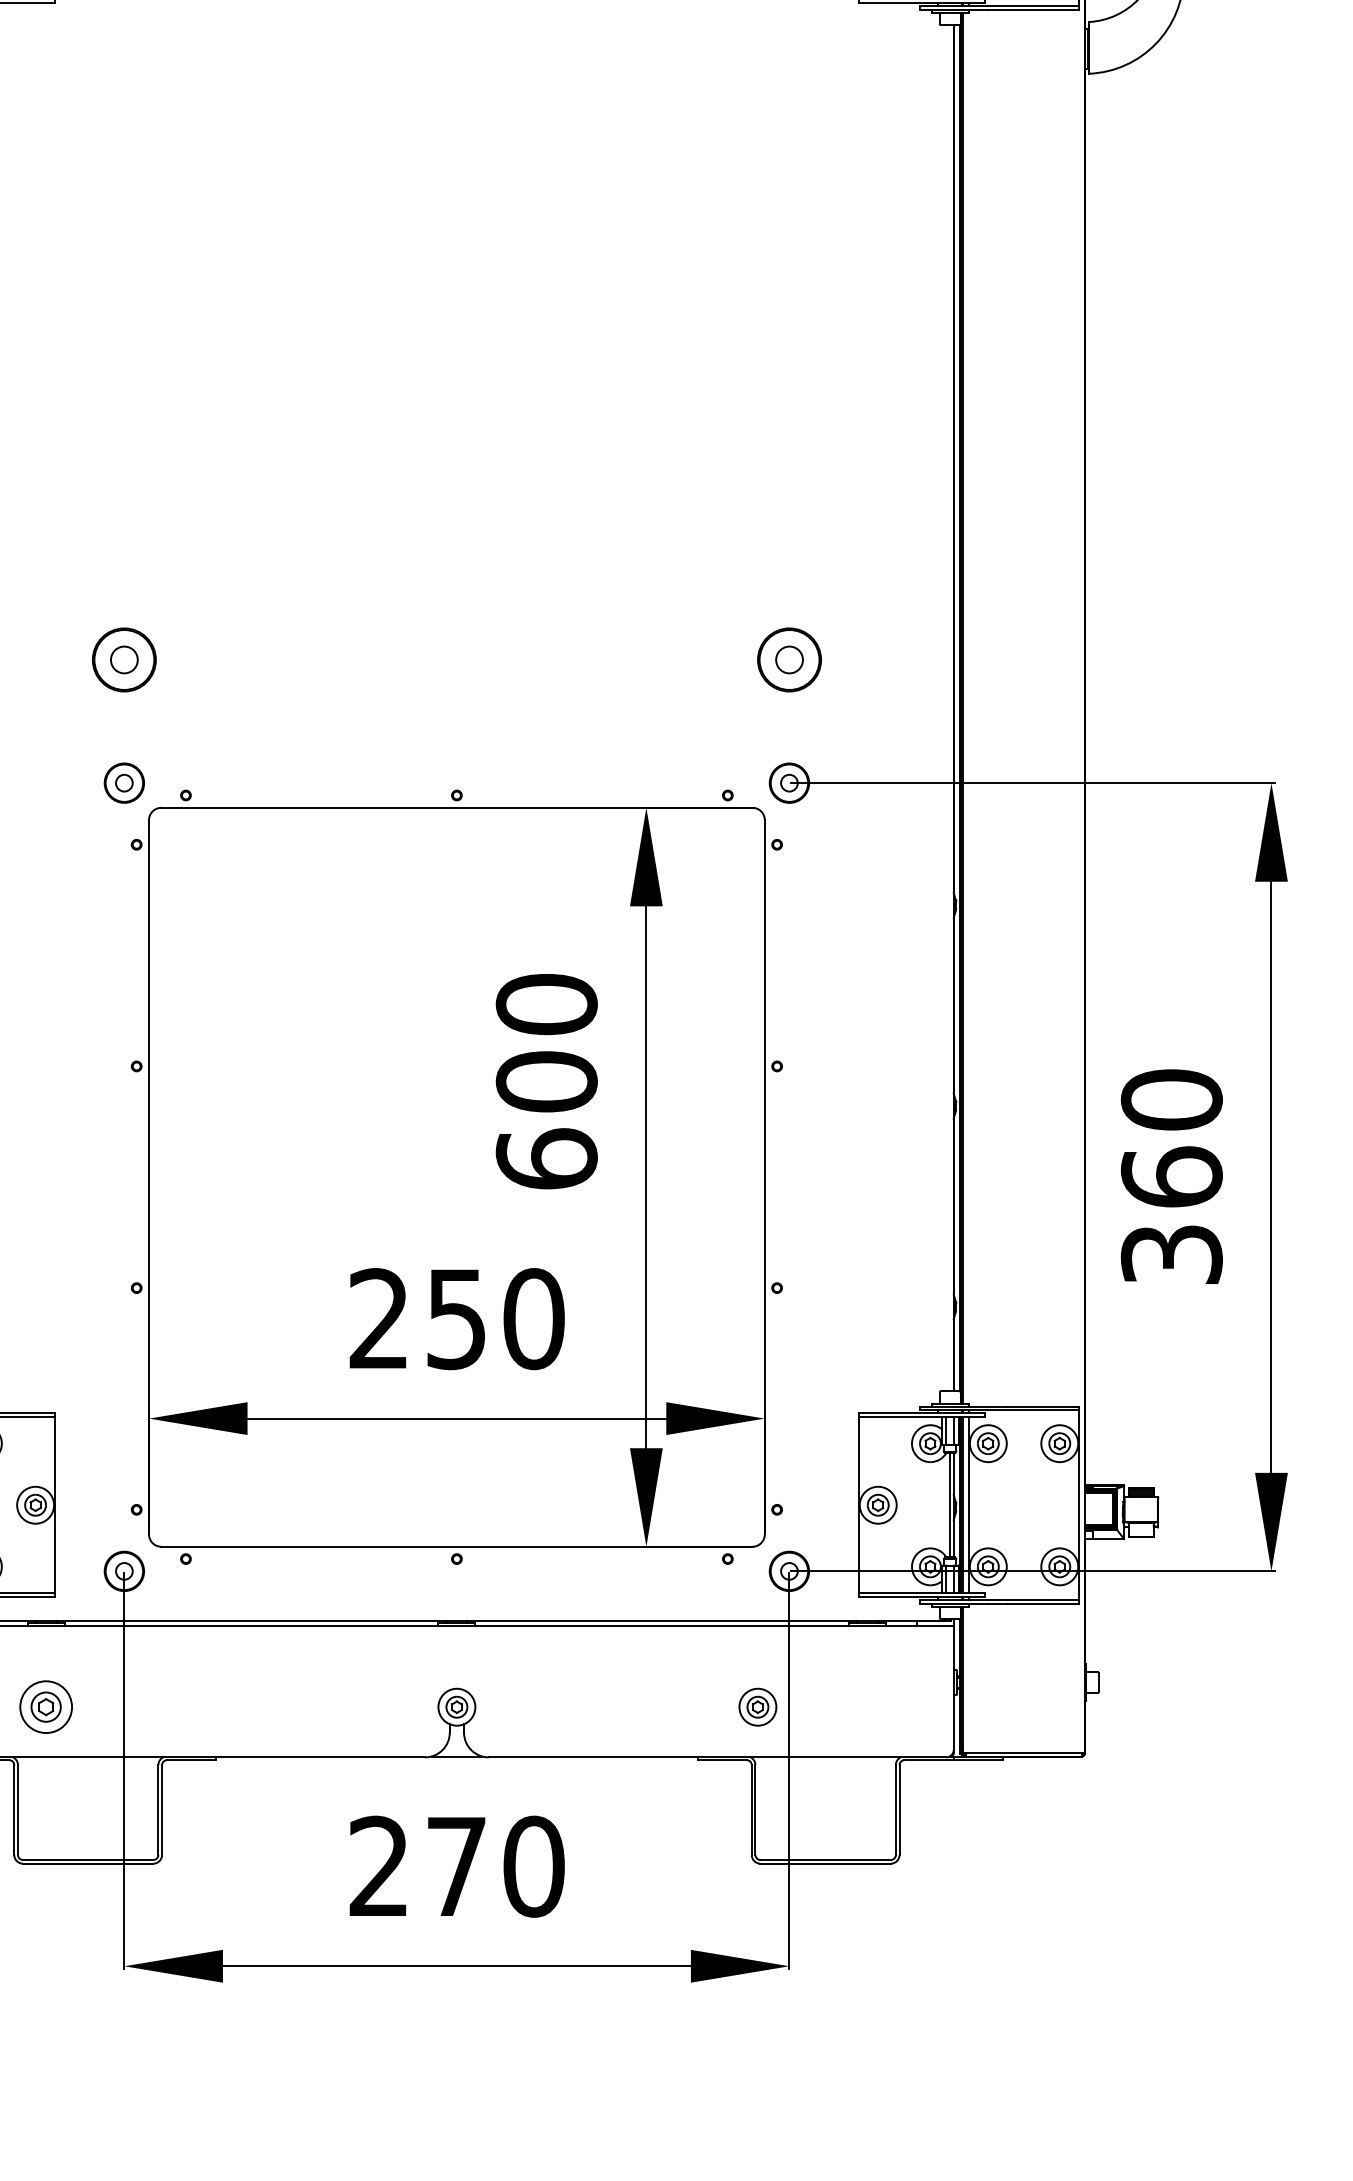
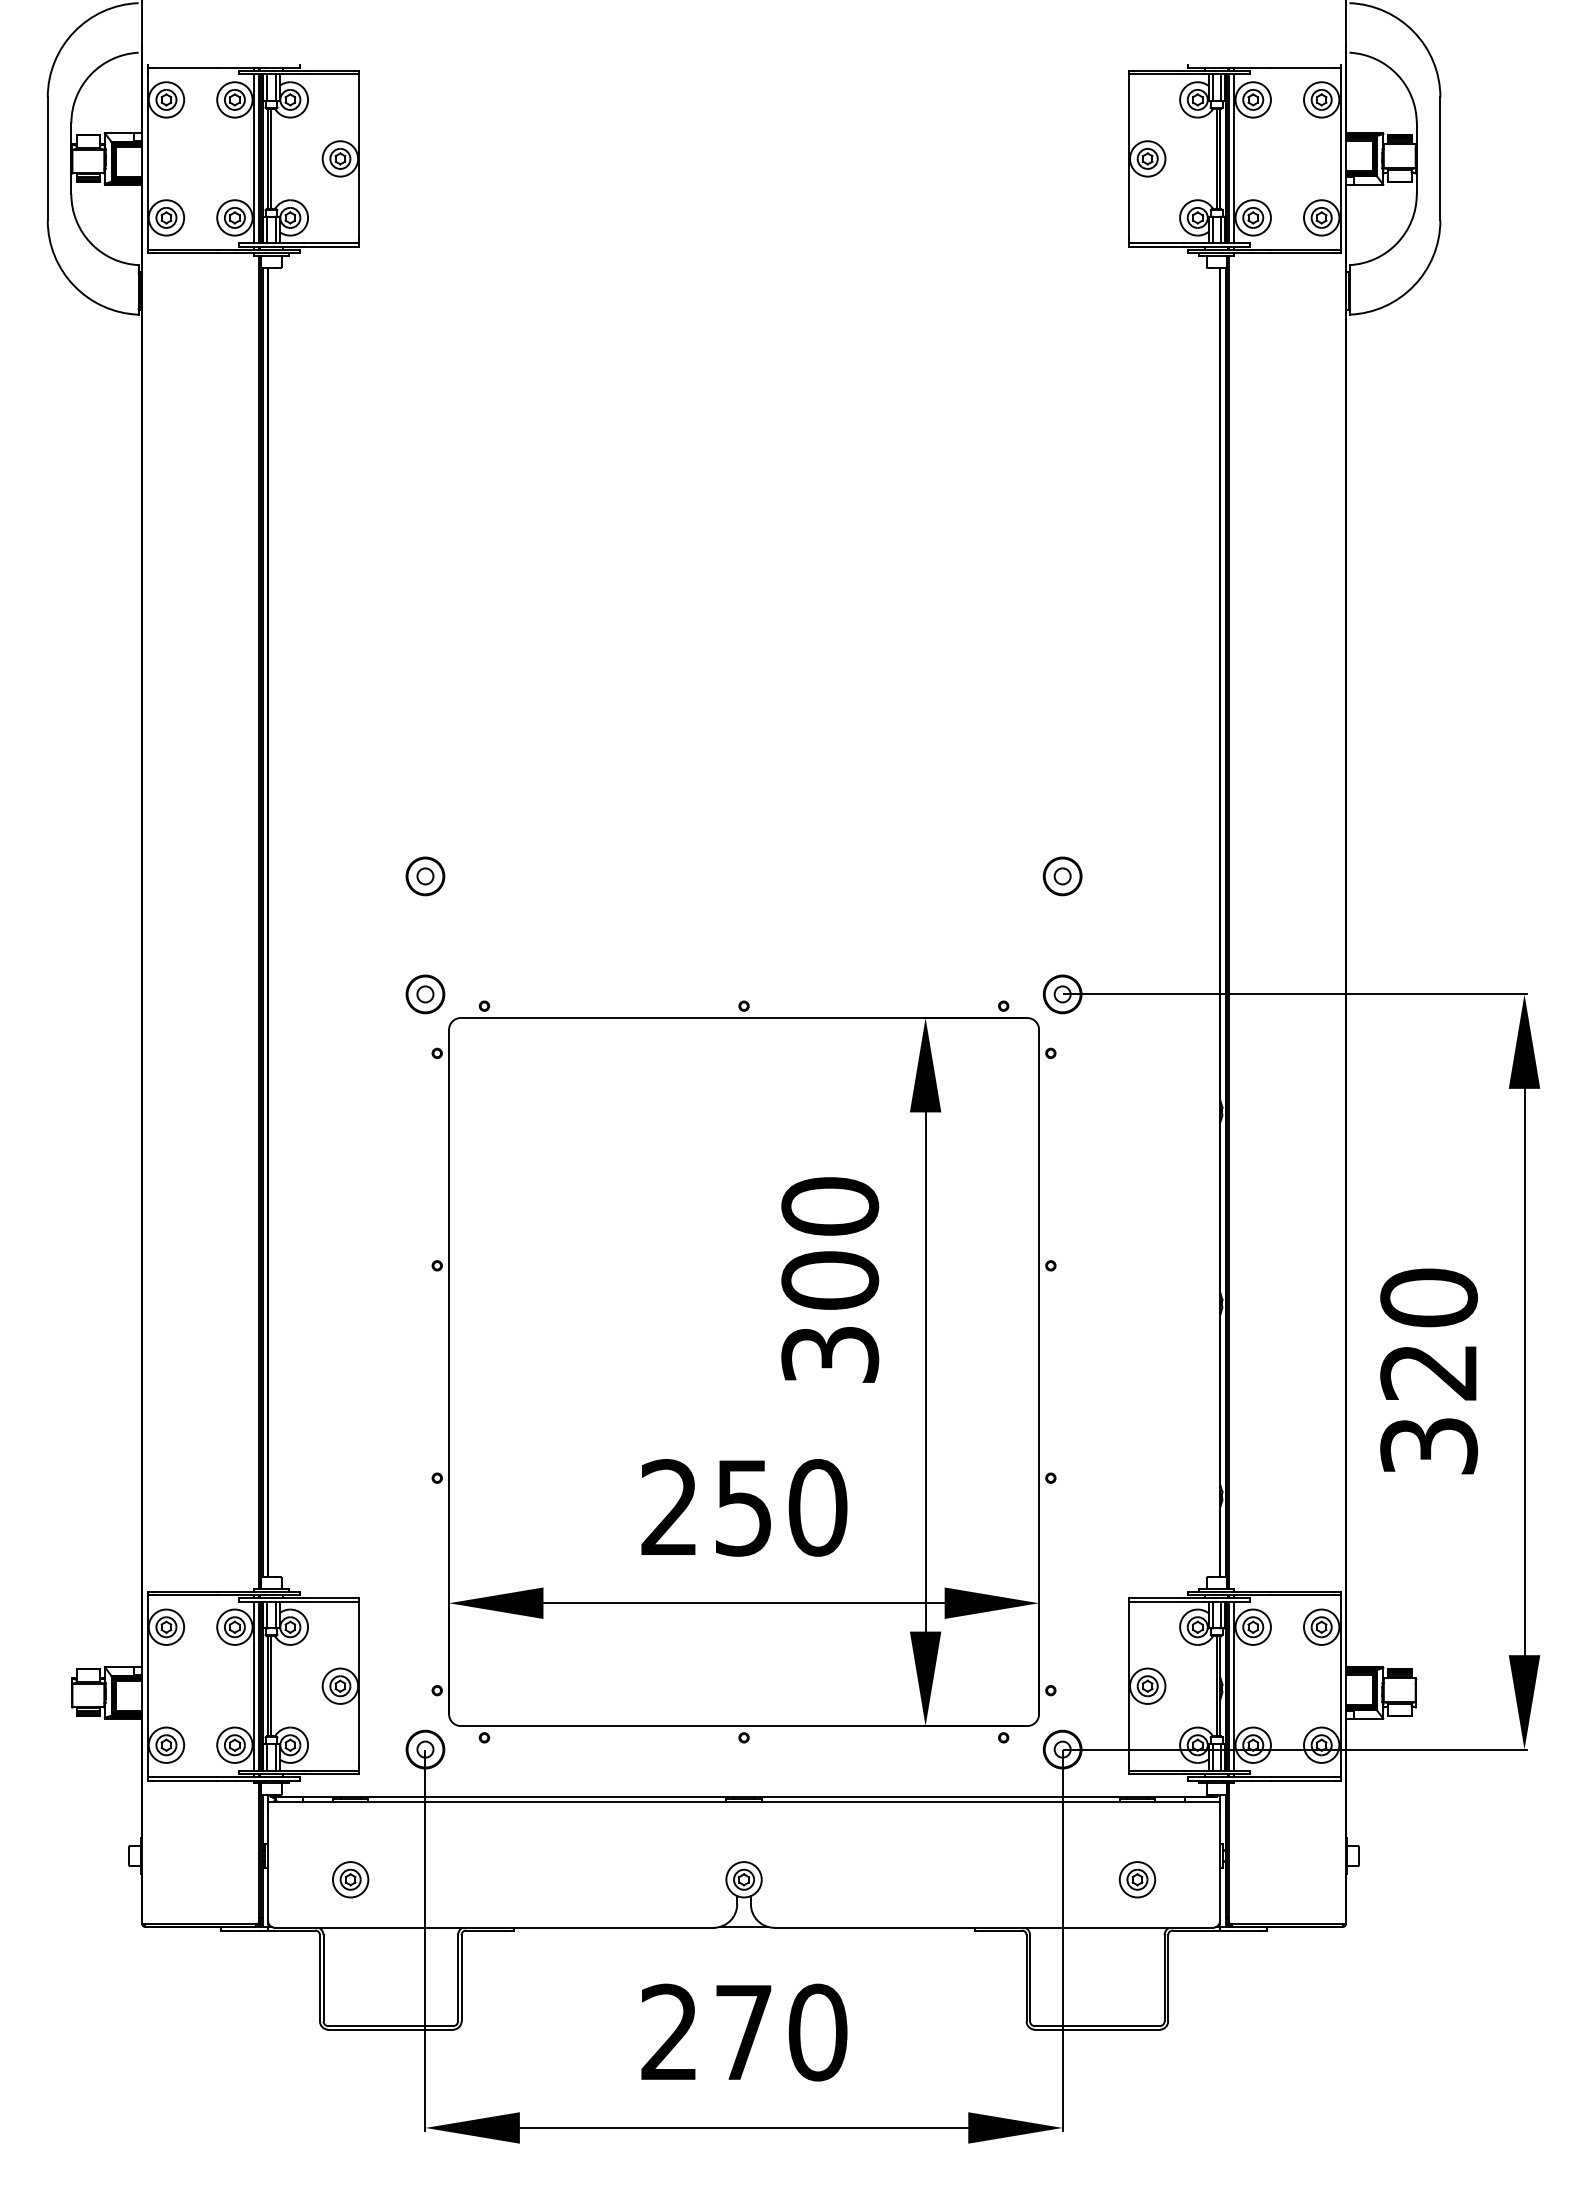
part: (124, 660) -> (425, 876), size x0.62
part: (789, 660) -> (1062, 876), size x0.62
text: (547, 1159) -> (830, 1354), 600 -> 300
text: (1172, 1176) -> (1429, 1371), 360 -> 320
part: (46, 1706) -> (350, 1879), size x0.71
part: (757, 1706) -> (1137, 1879), moved

